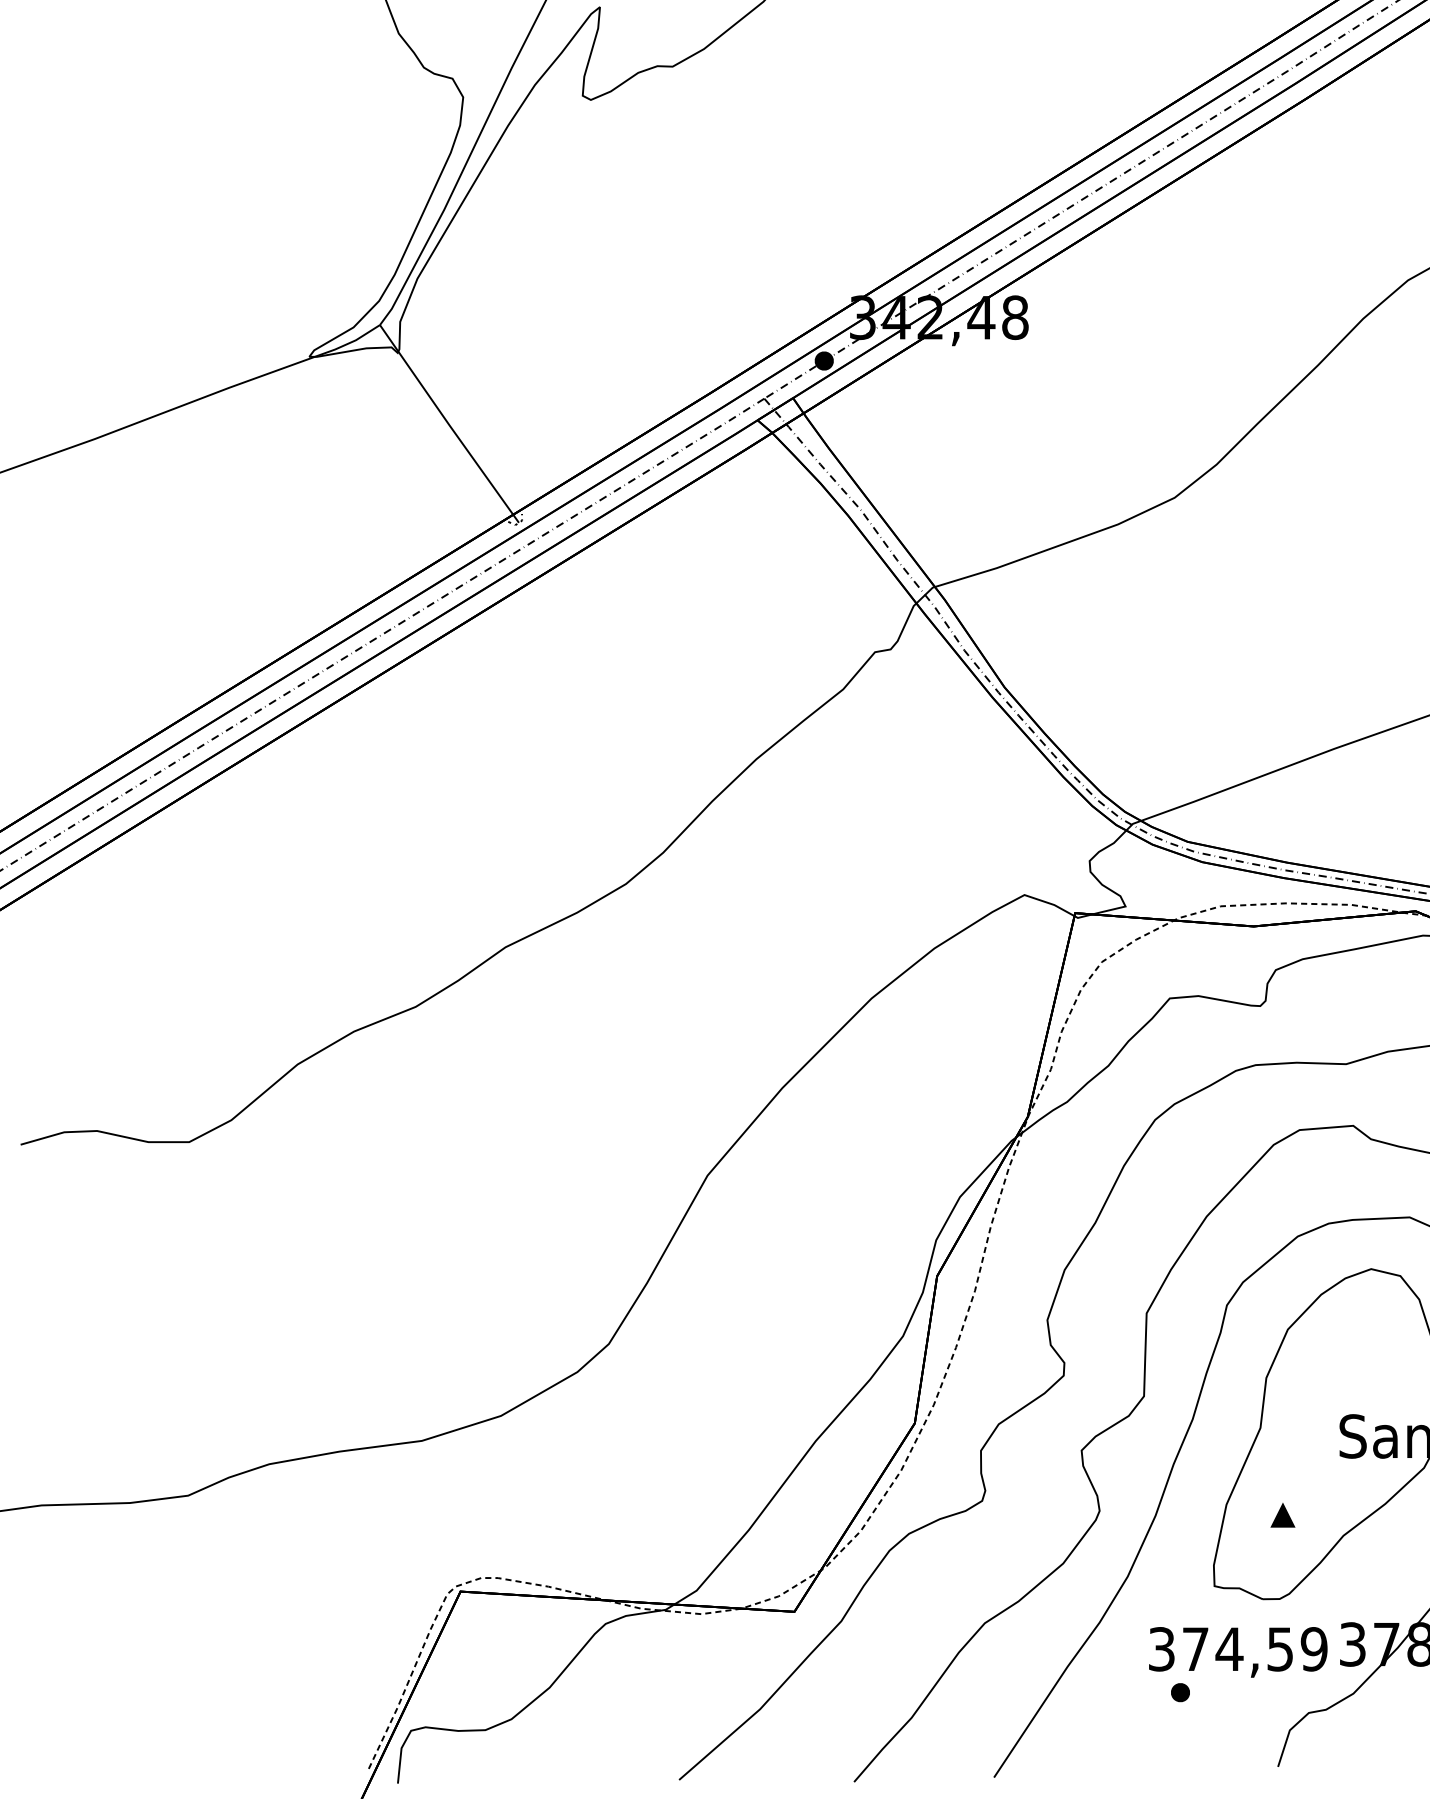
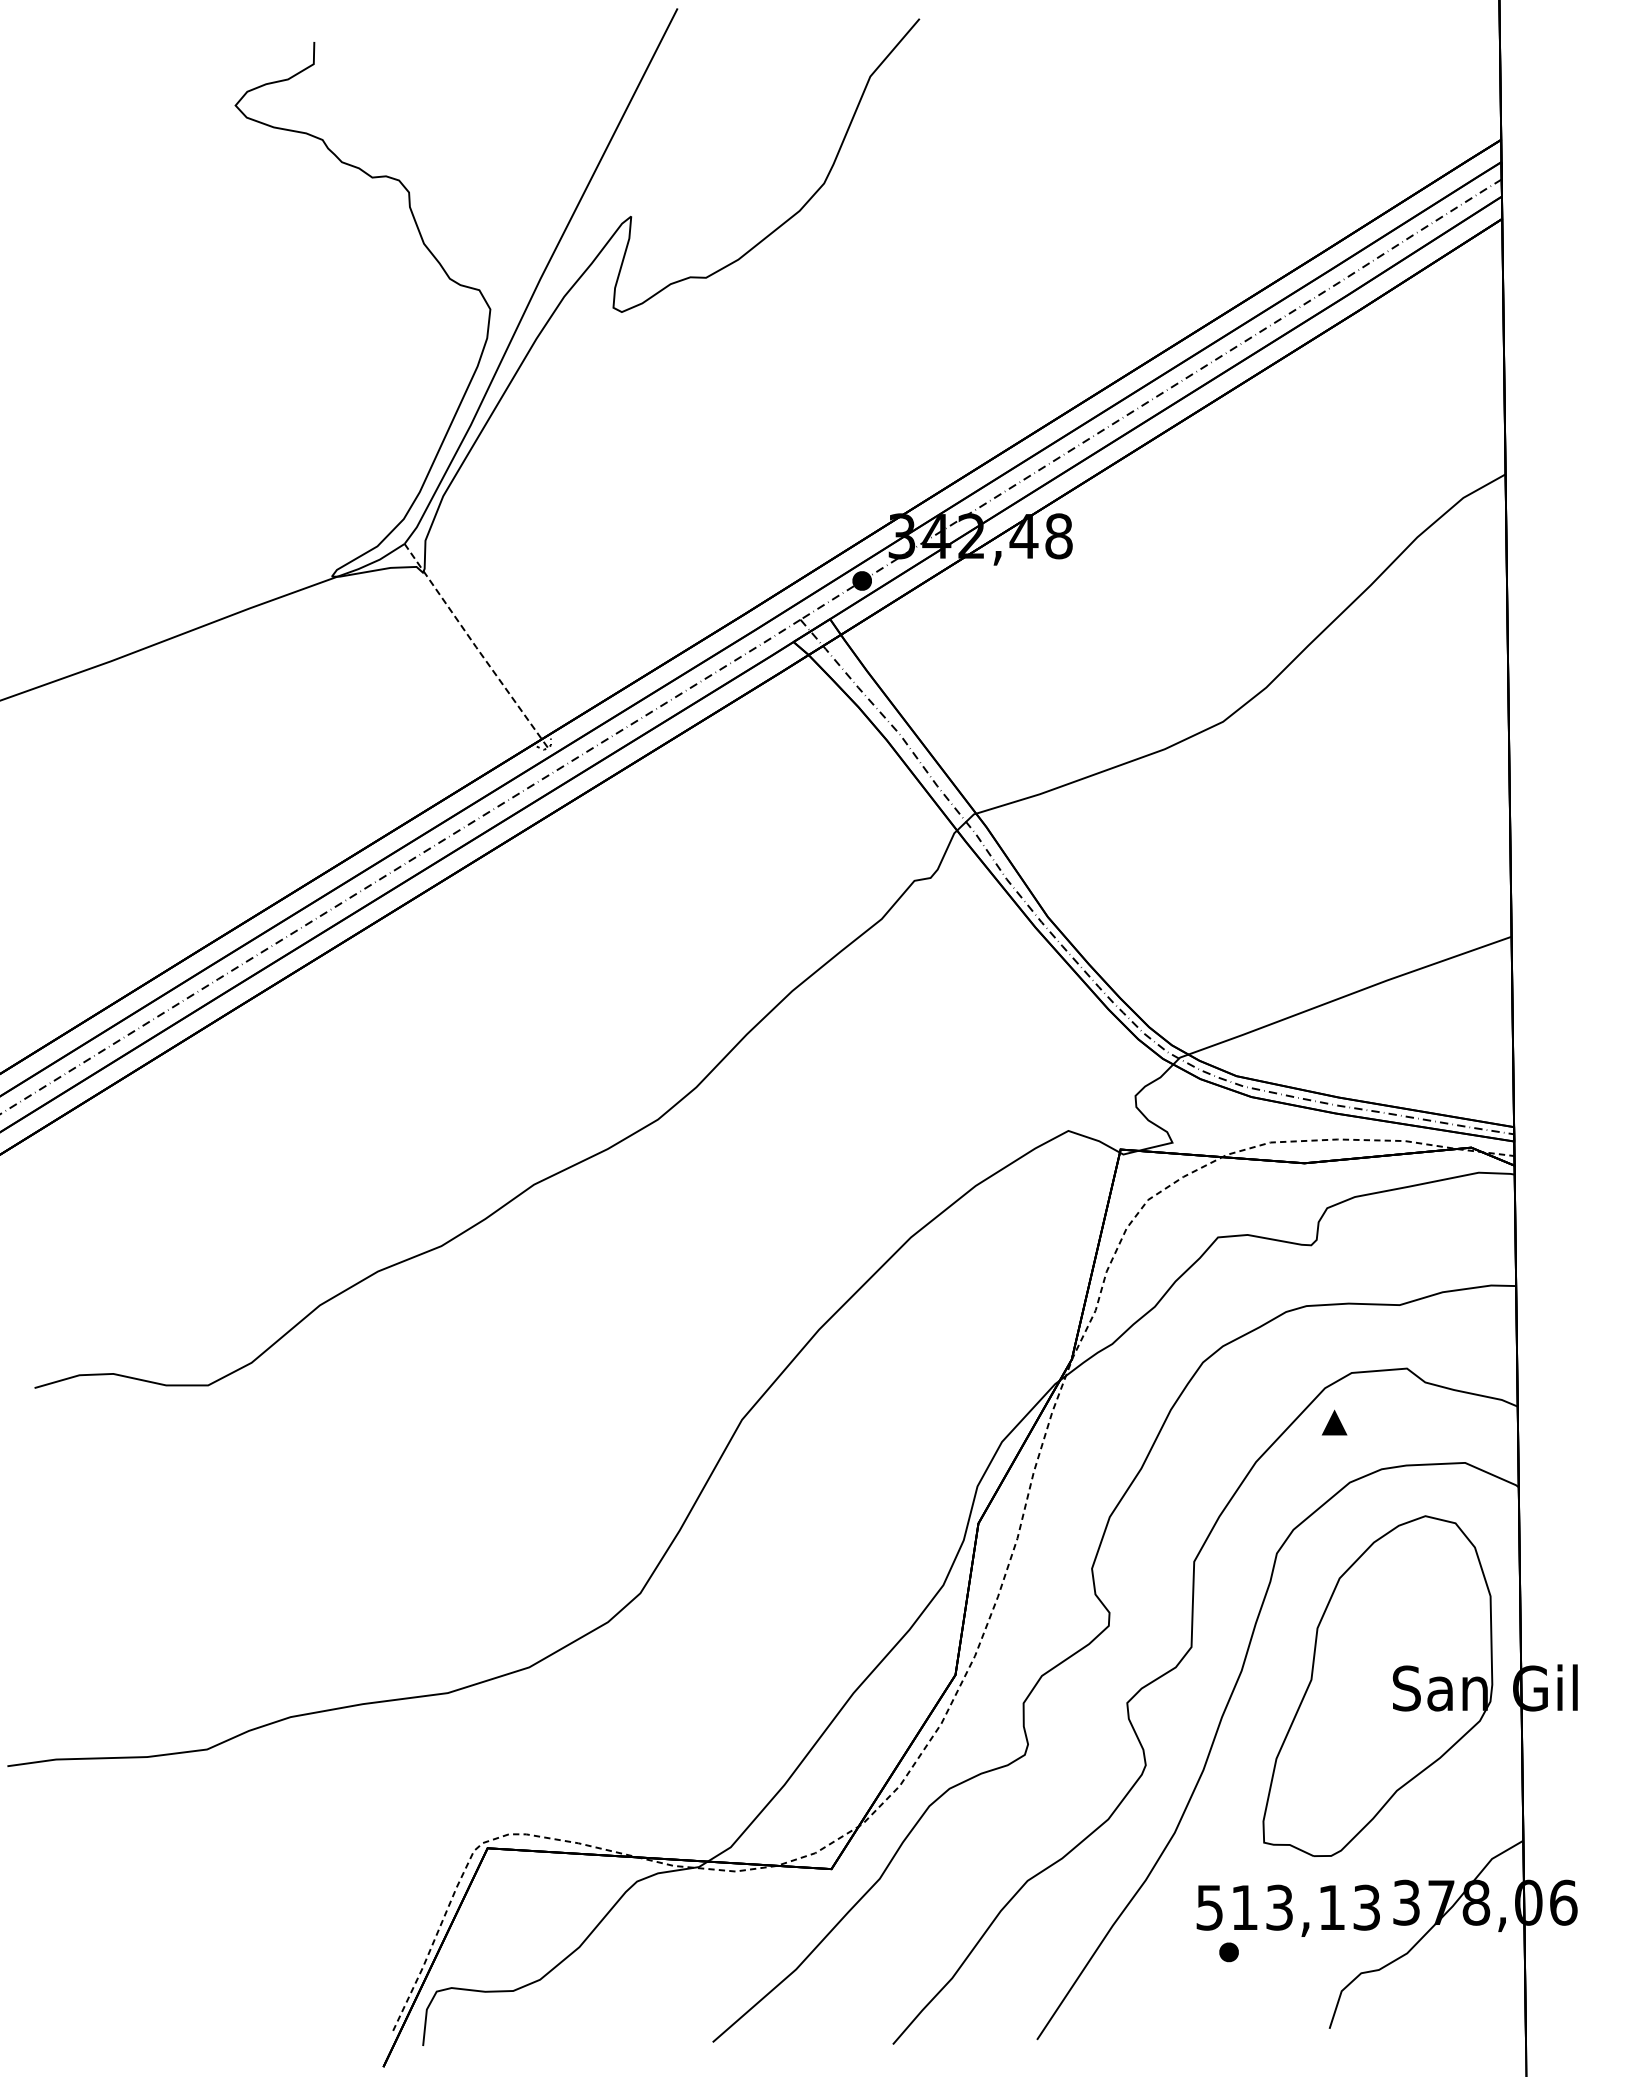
line: (448, 424) -> (475, 646), solid -> dashed
part: (1282, 1515) -> (1334, 1422), moved
text: (1238, 1649) -> (1288, 1907), 374,59 -> 513,13

